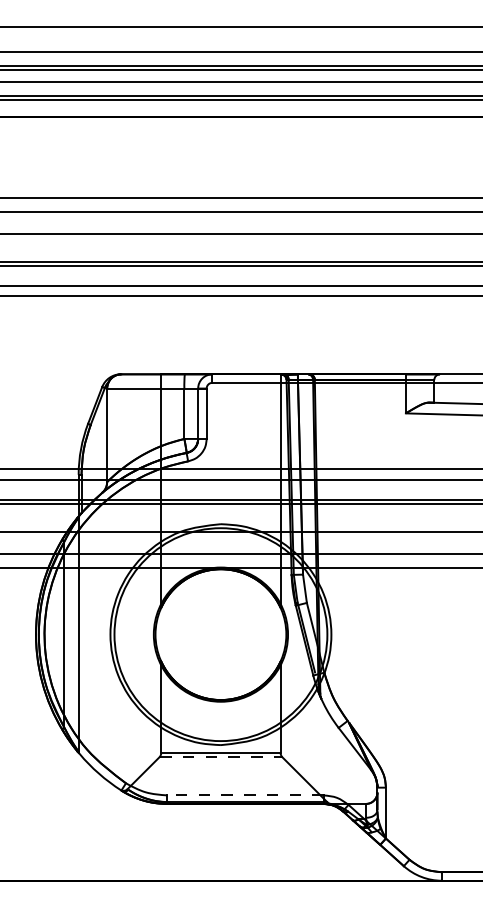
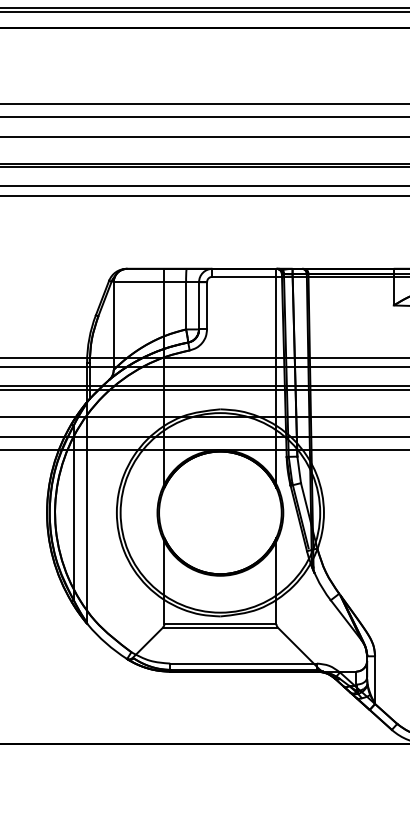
line: (220, 757) -> (220, 628), dashed -> solid
line: (245, 795) -> (243, 663), dashed -> solid

